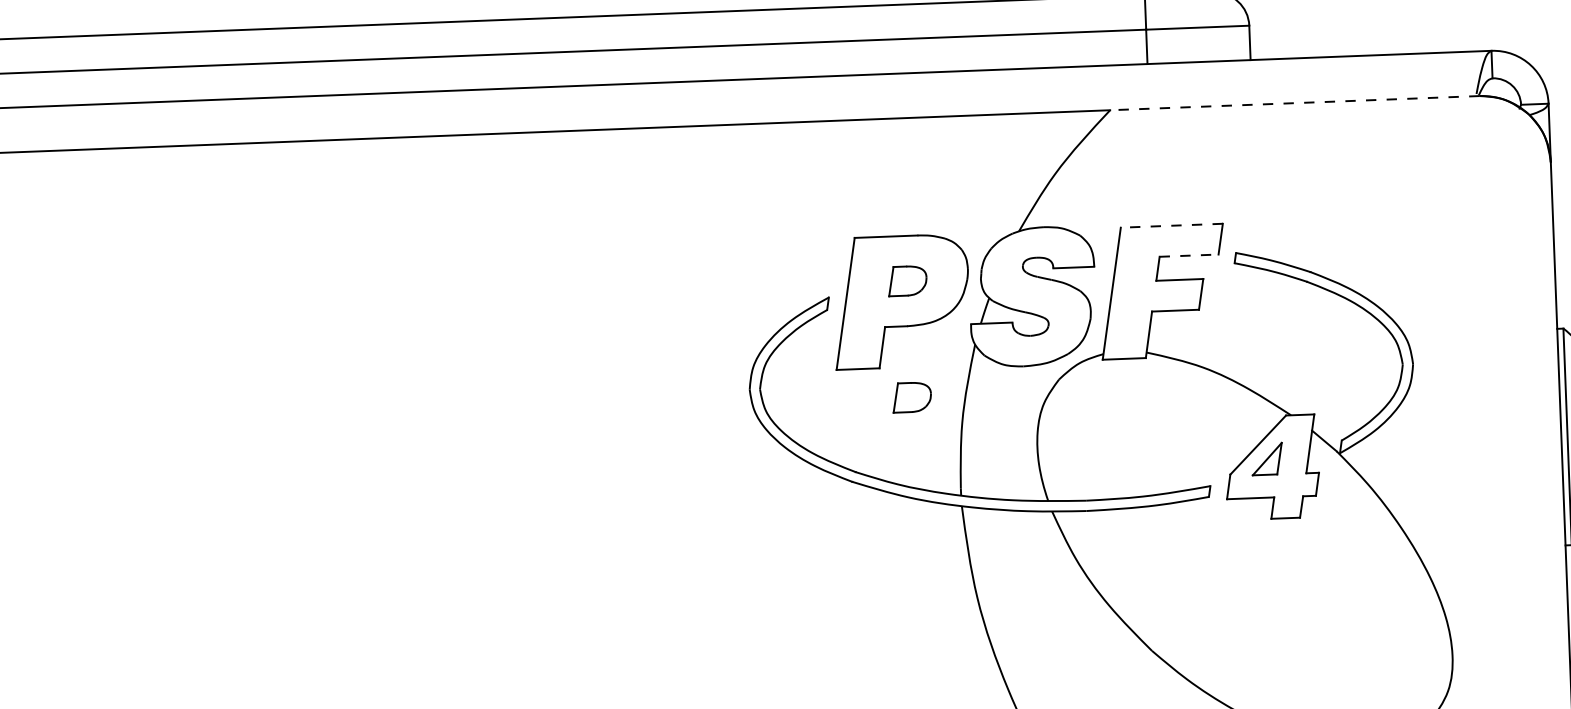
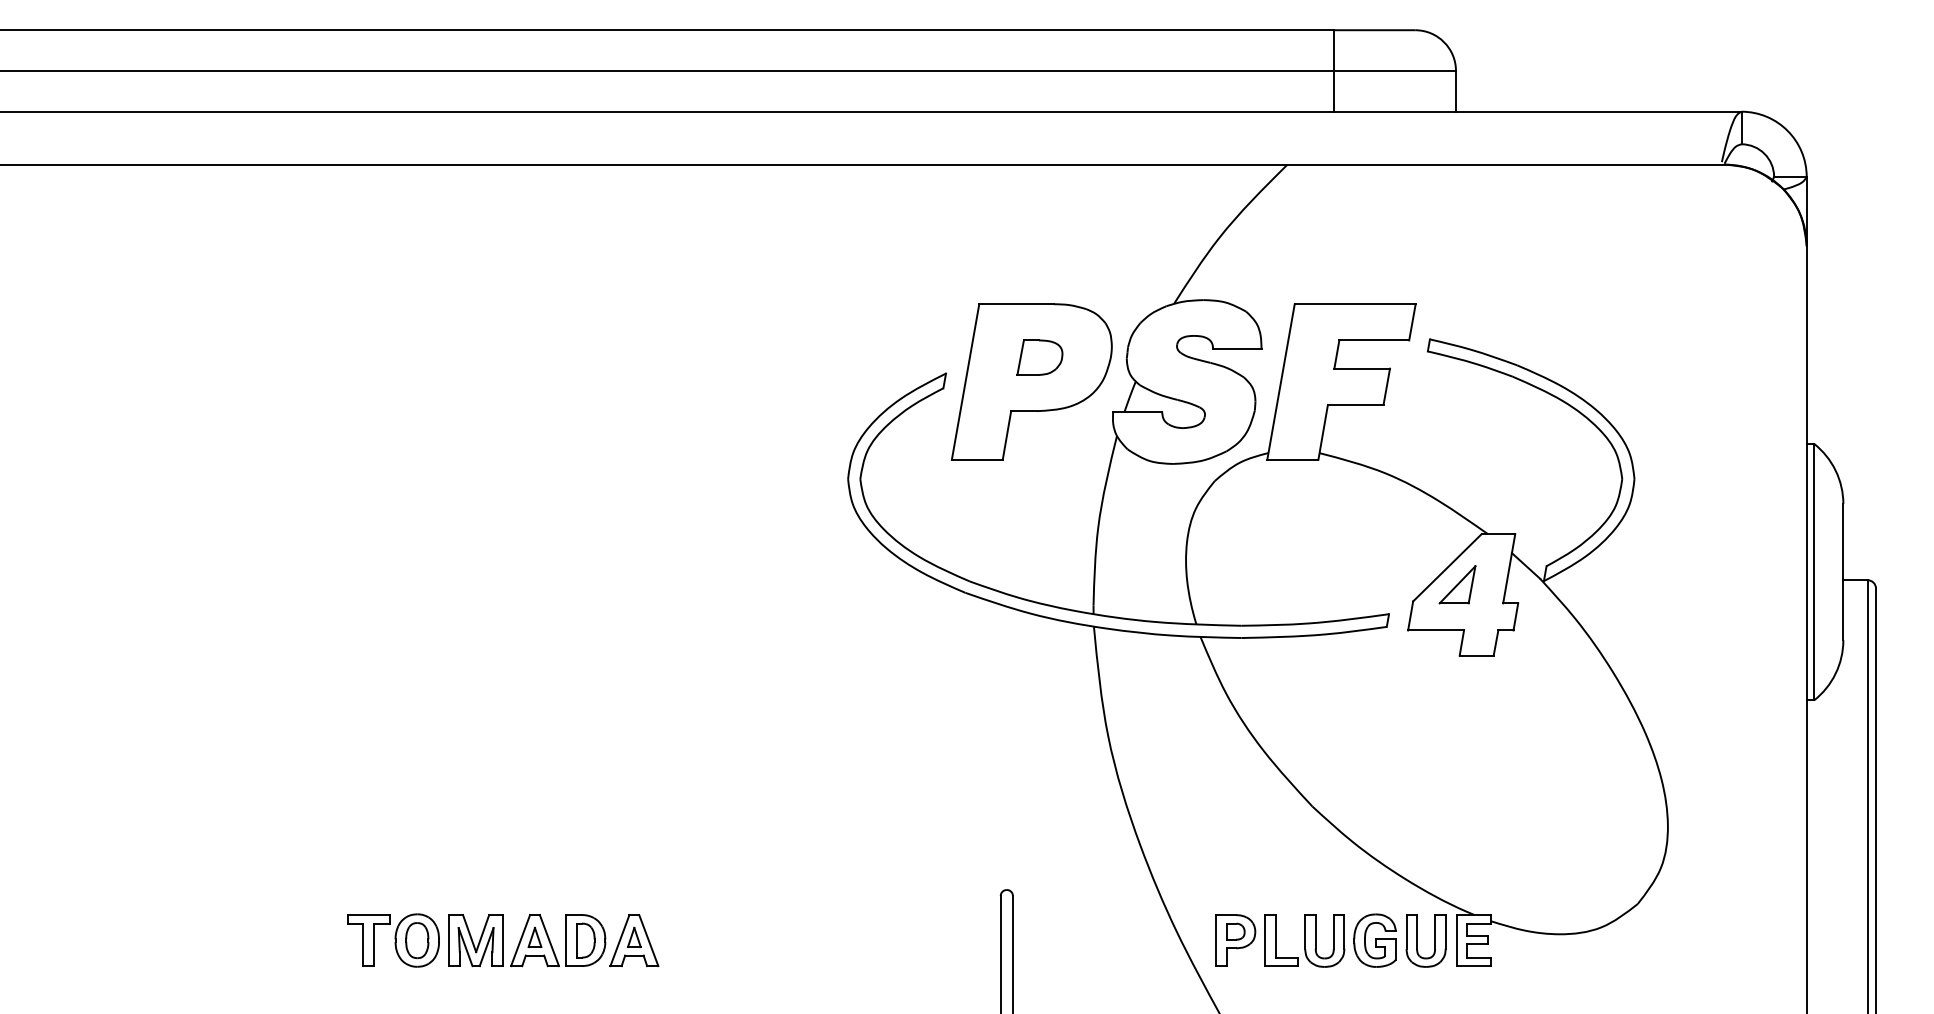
line: (1294, 102) -> (1506, 164), dashed -> solid
line: (1171, 226) -> (1354, 304), dashed -> solid
line: (1189, 255) -> (1374, 340), dashed -> solid
part: (911, 397) -> (1039, 495), removed

